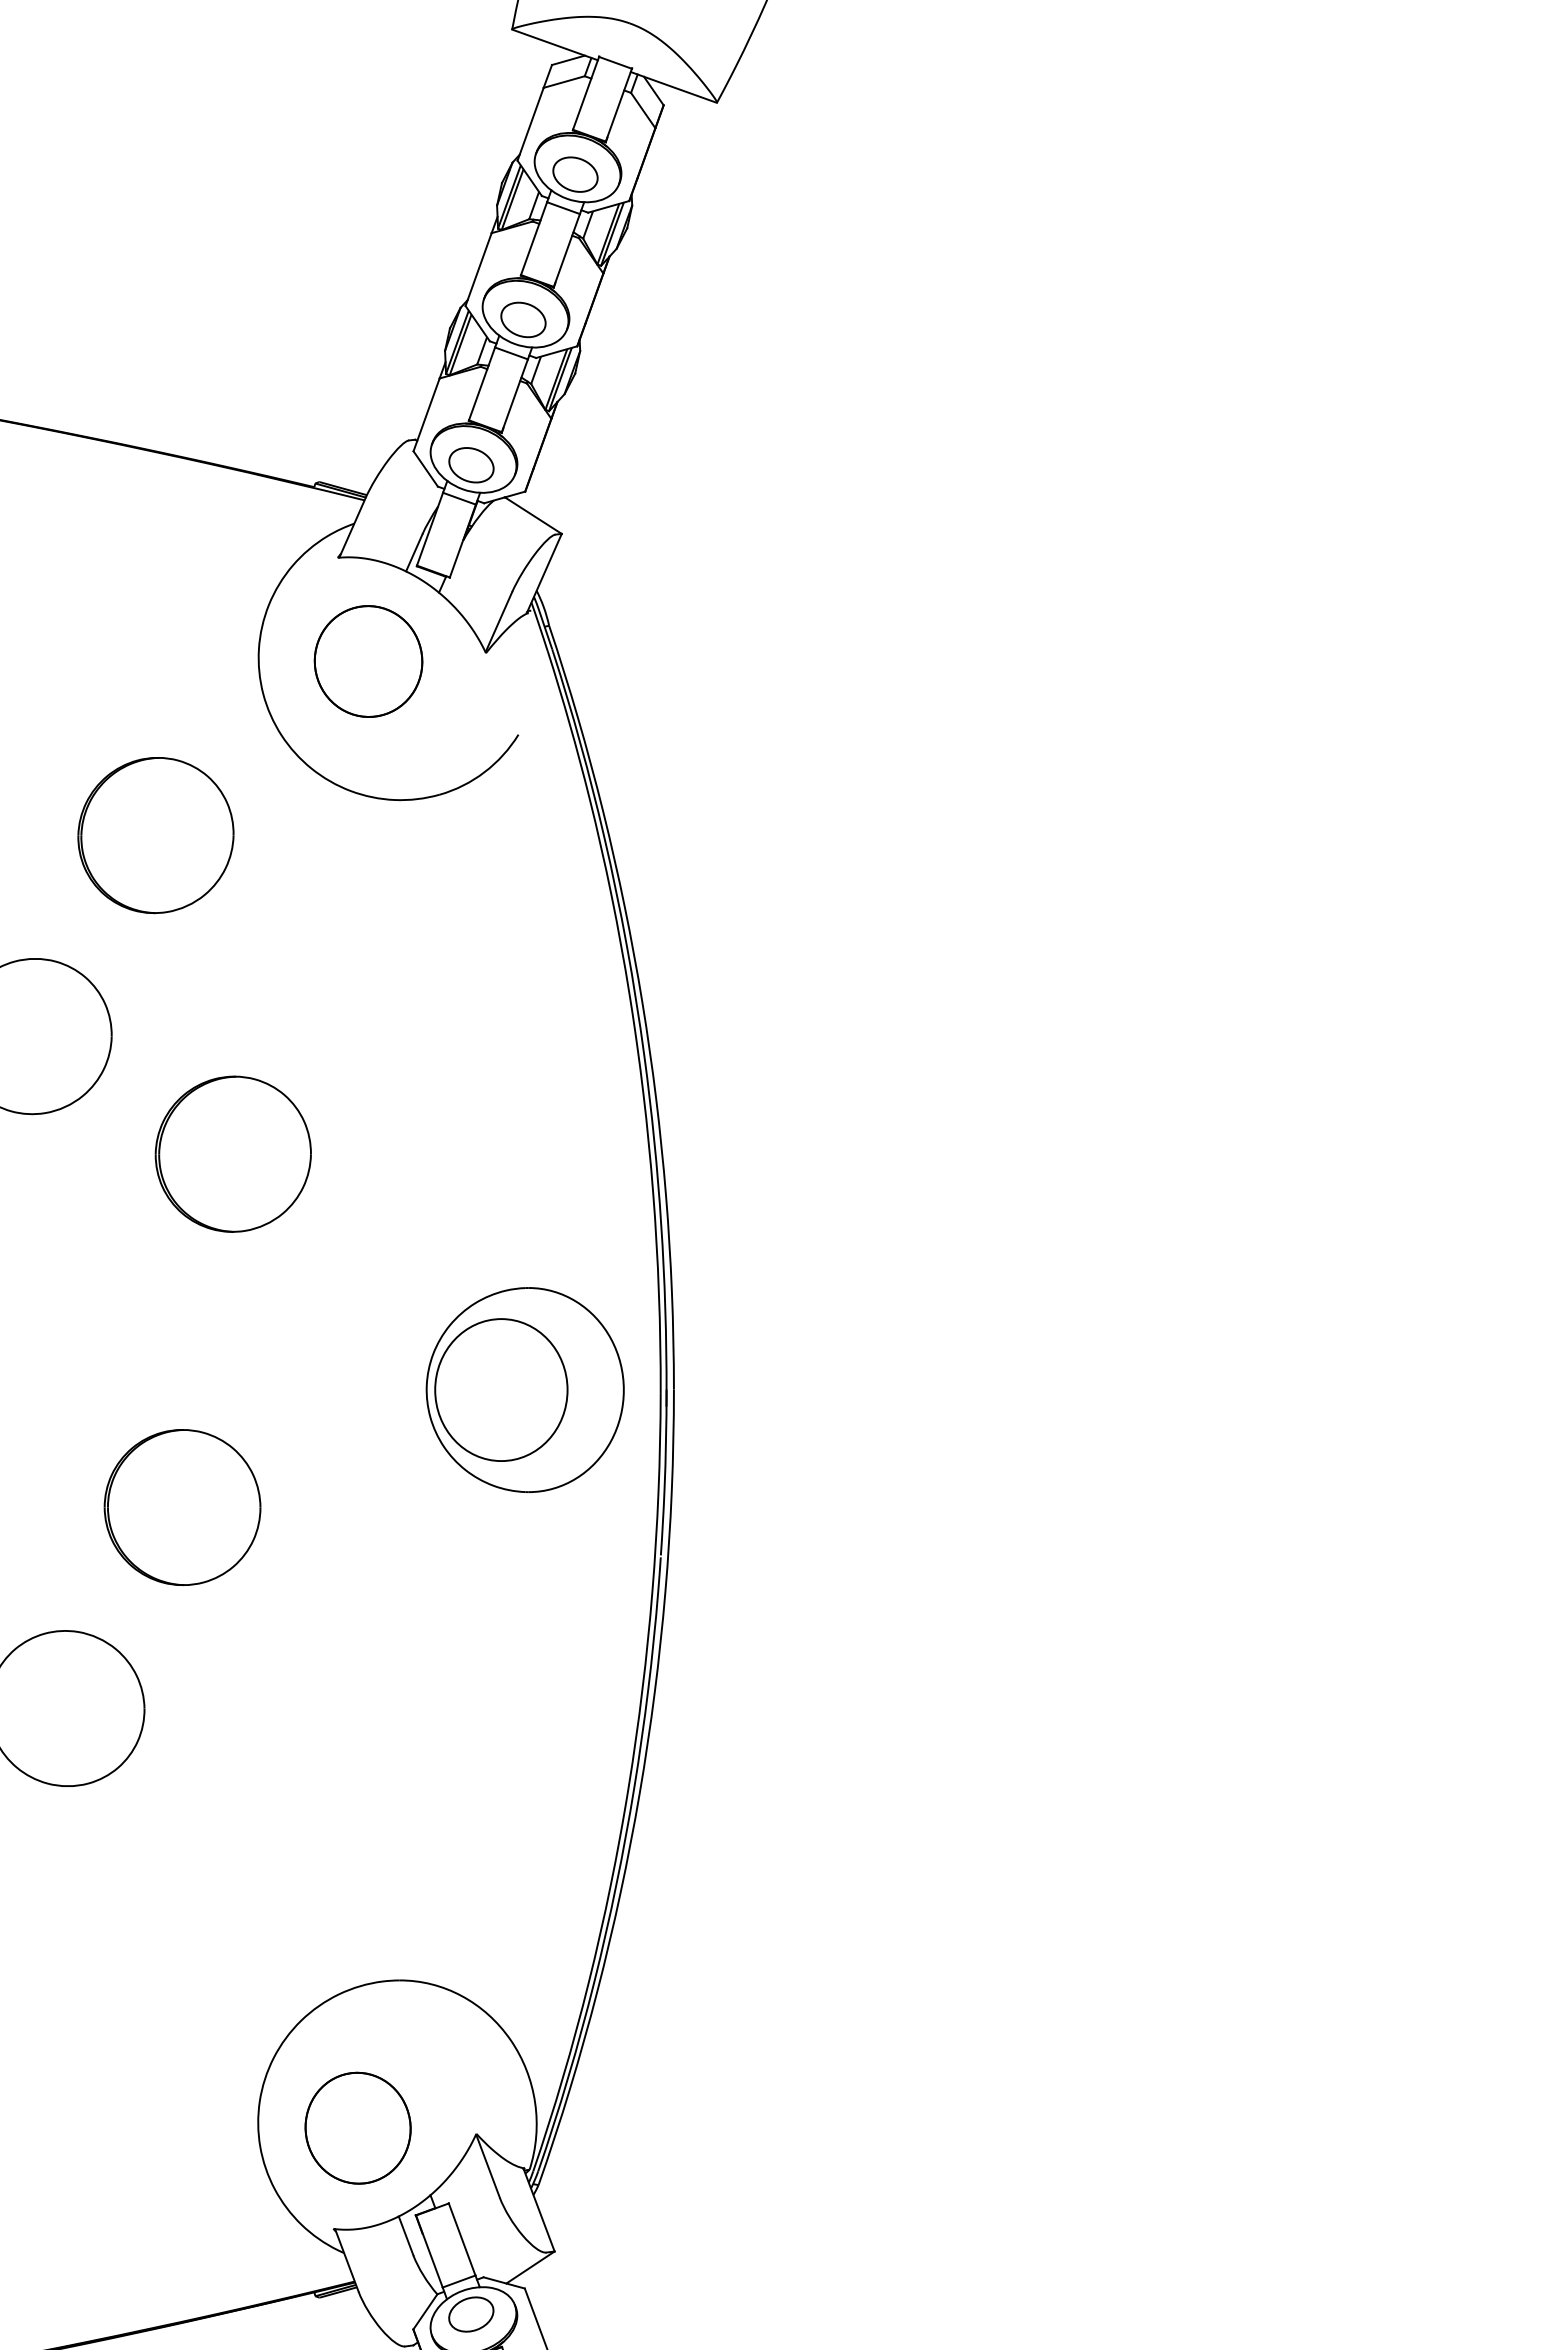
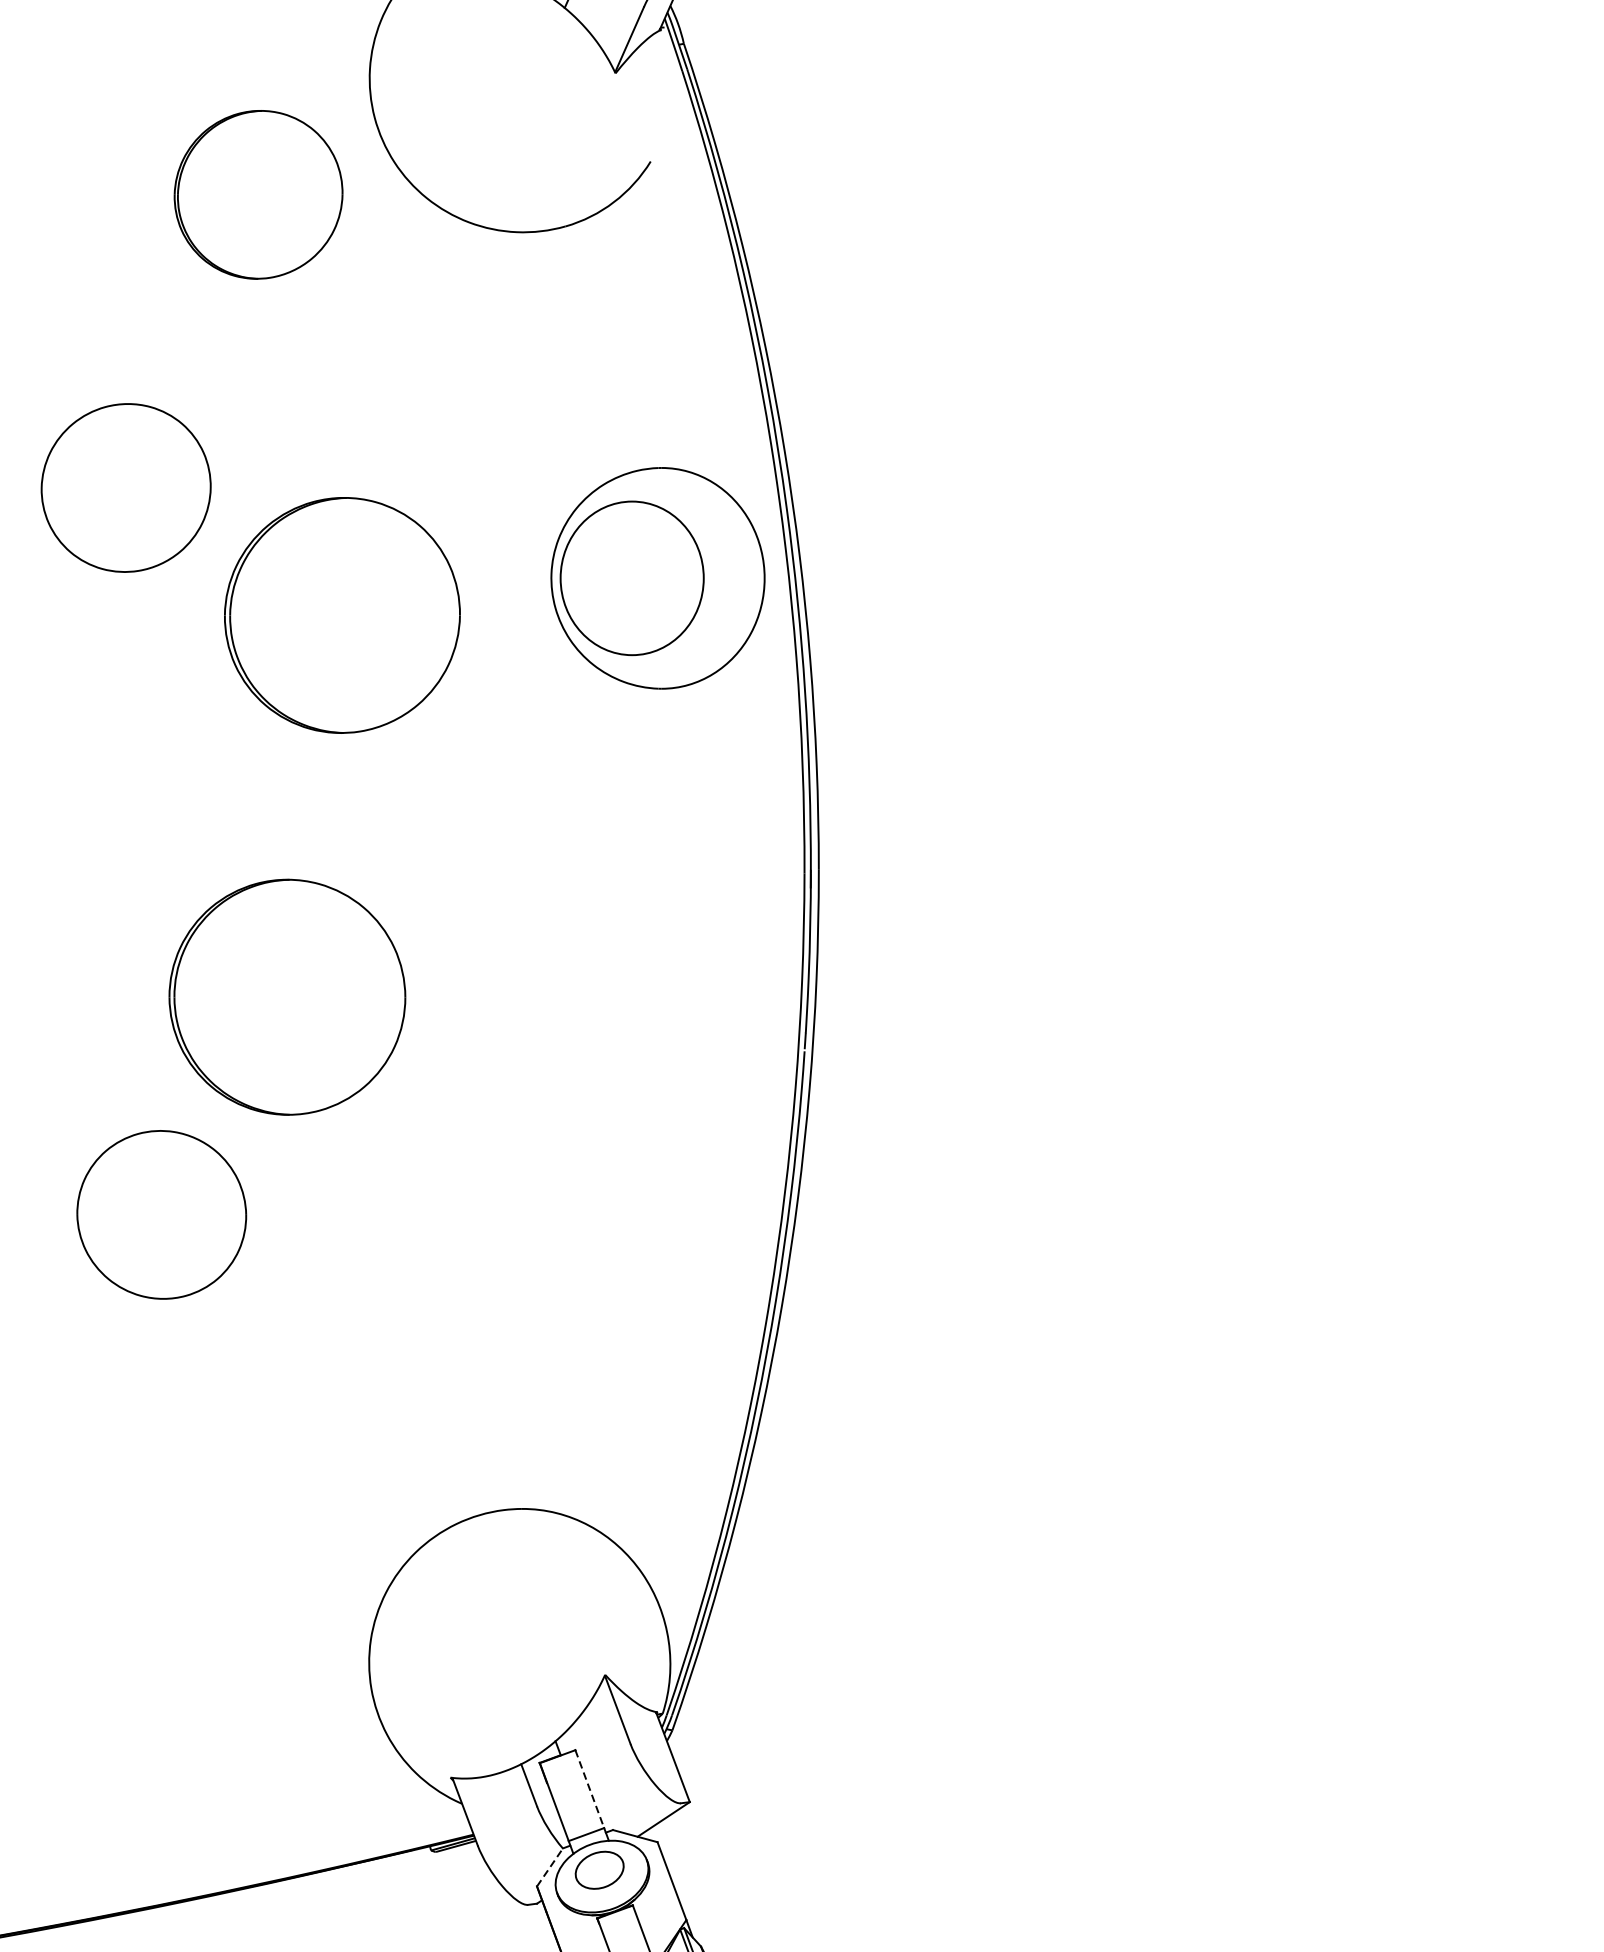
part: (368, 661) -> (488, 82), removed
part: (155, 835) -> (258, 194), moved
part: (232, 1153) -> (341, 614), size x1.4
part: (524, 1389) -> (657, 577), moved
part: (182, 1507) -> (287, 997), size x1.4
part: (357, 2127) -> (476, 1668), removed
line: (462, 2239) -> (590, 1789), solid -> dashed
line: (425, 2311) -> (550, 1867), solid -> dashed

